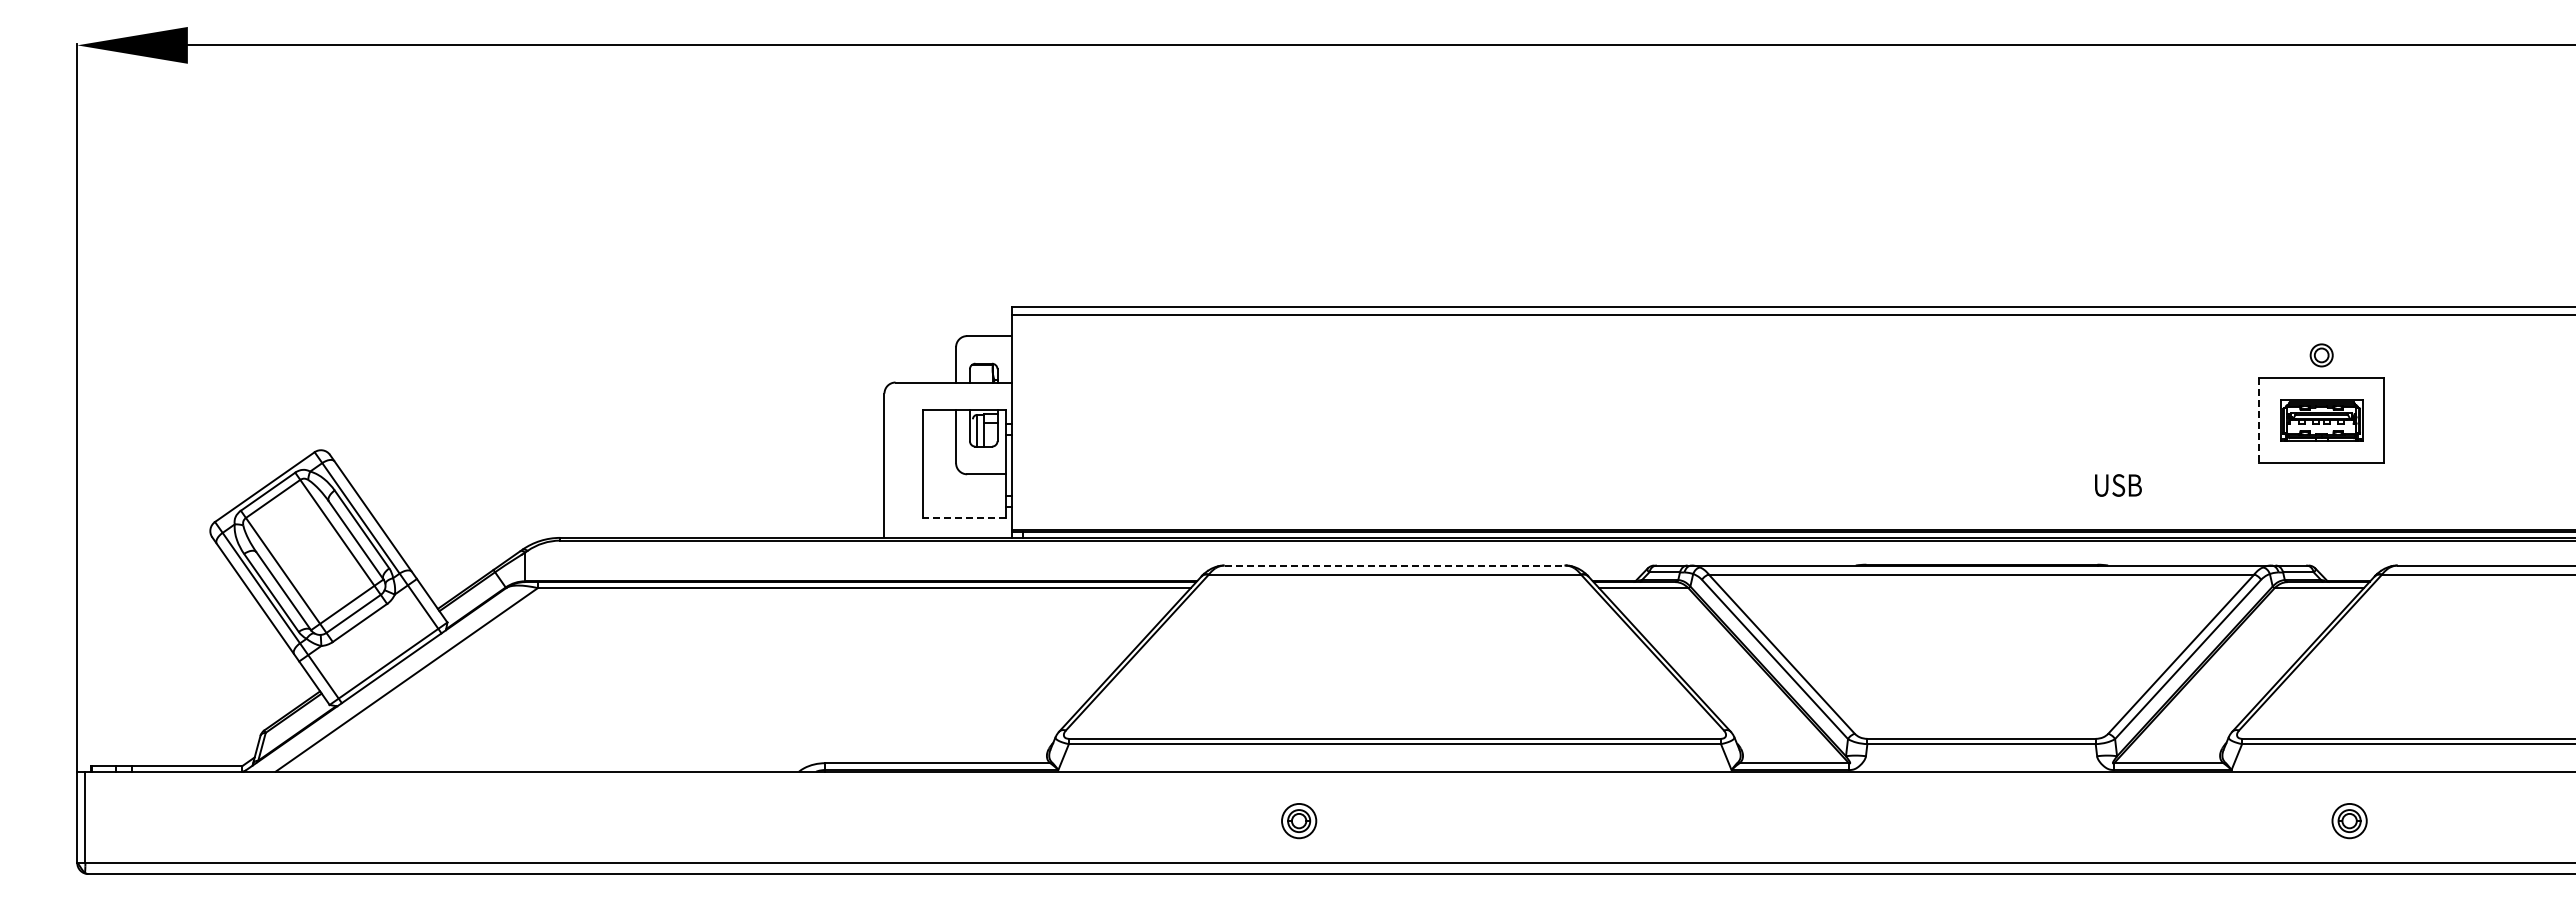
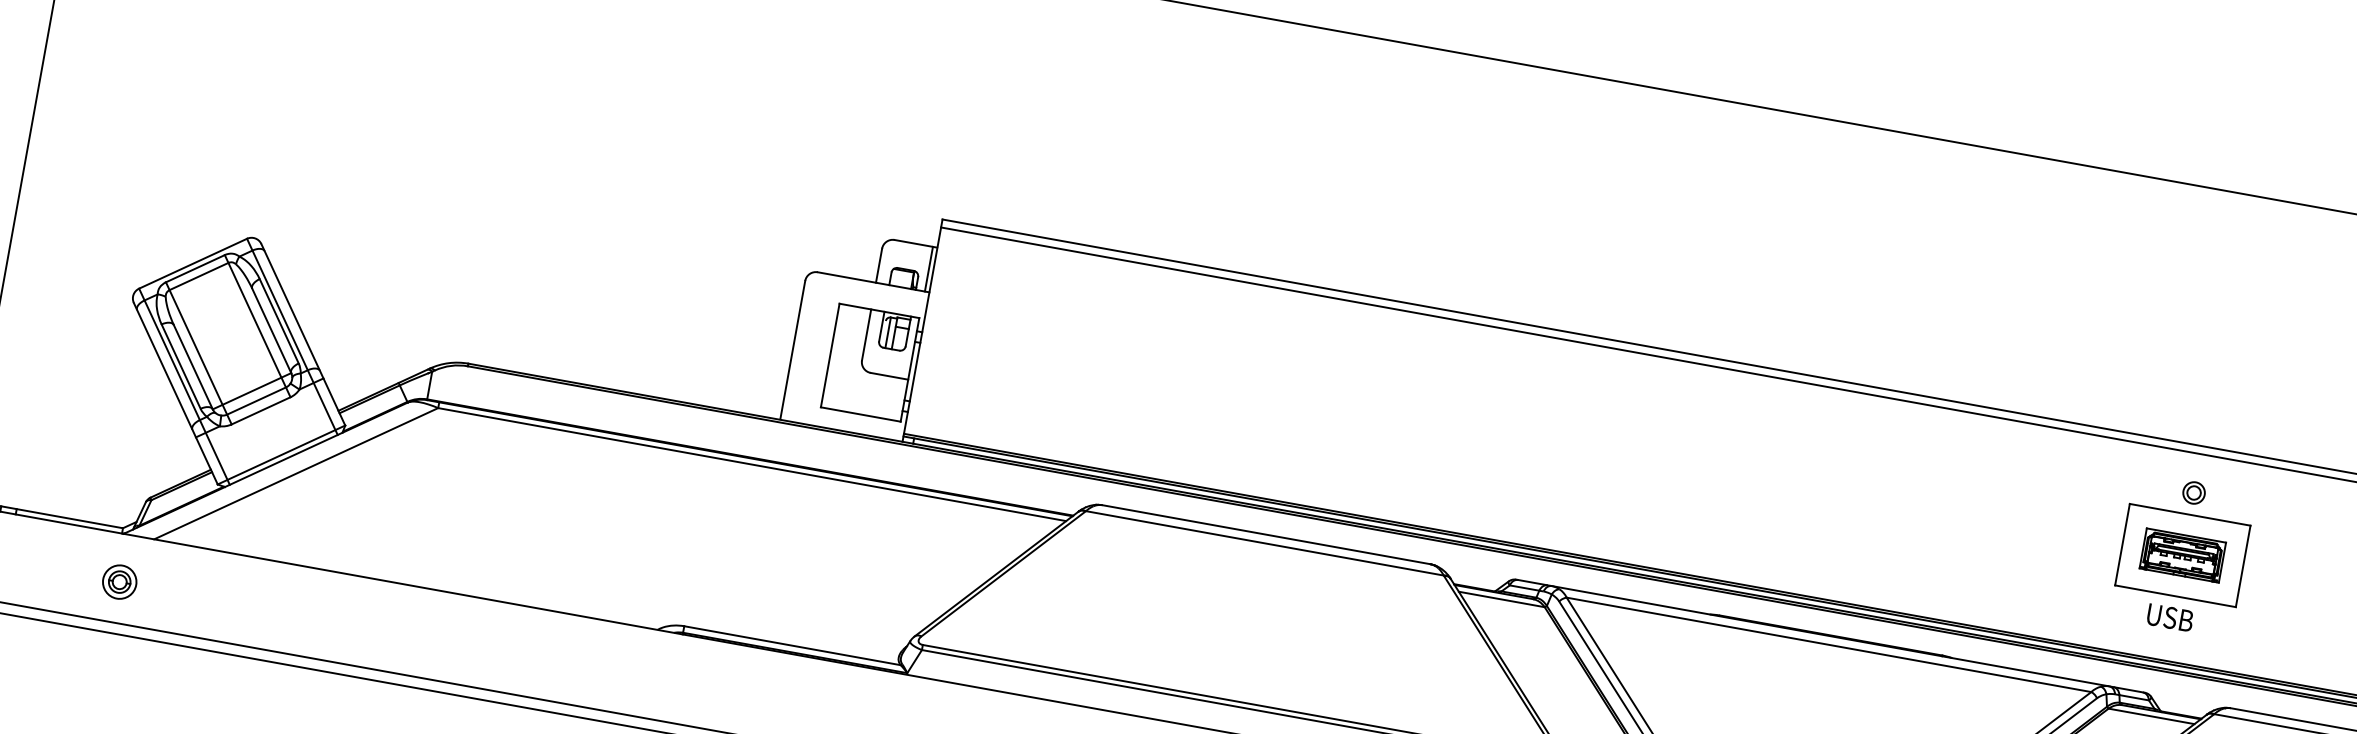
line: (1006, 359) -> (928, 269), added
line: (2258, 420) -> (2122, 544), dashed -> solid
text: (2118, 485) -> (2170, 617), moved
line: (964, 517) -> (860, 414), dashed -> solid
line: (1395, 565) -> (1266, 534), dashed -> solid
part: (248, 821) -> (119, 582), added

